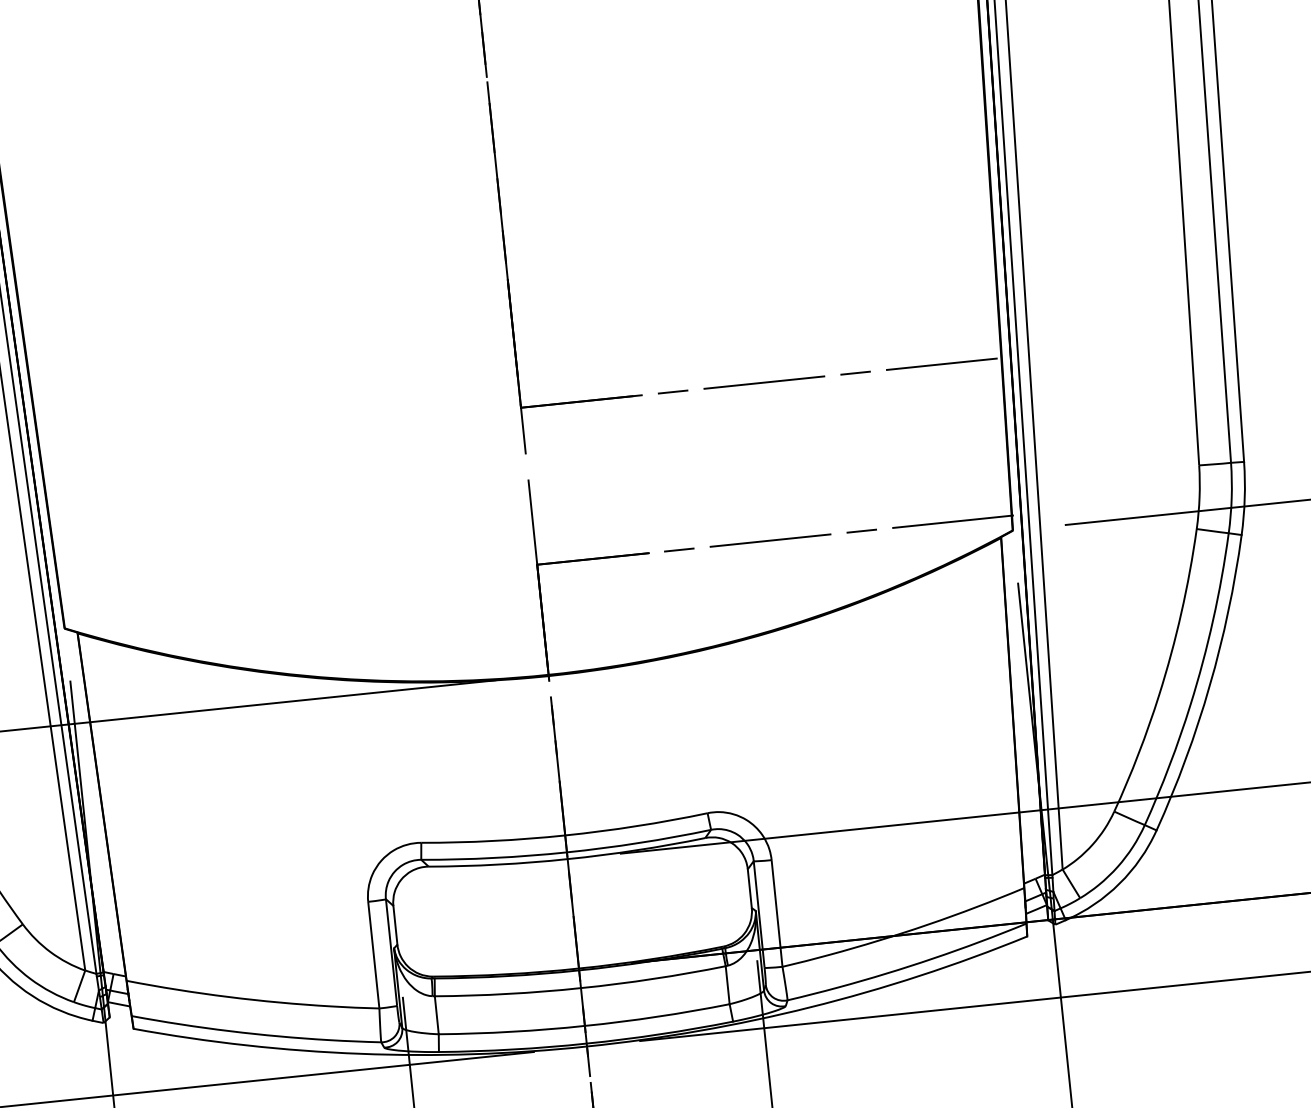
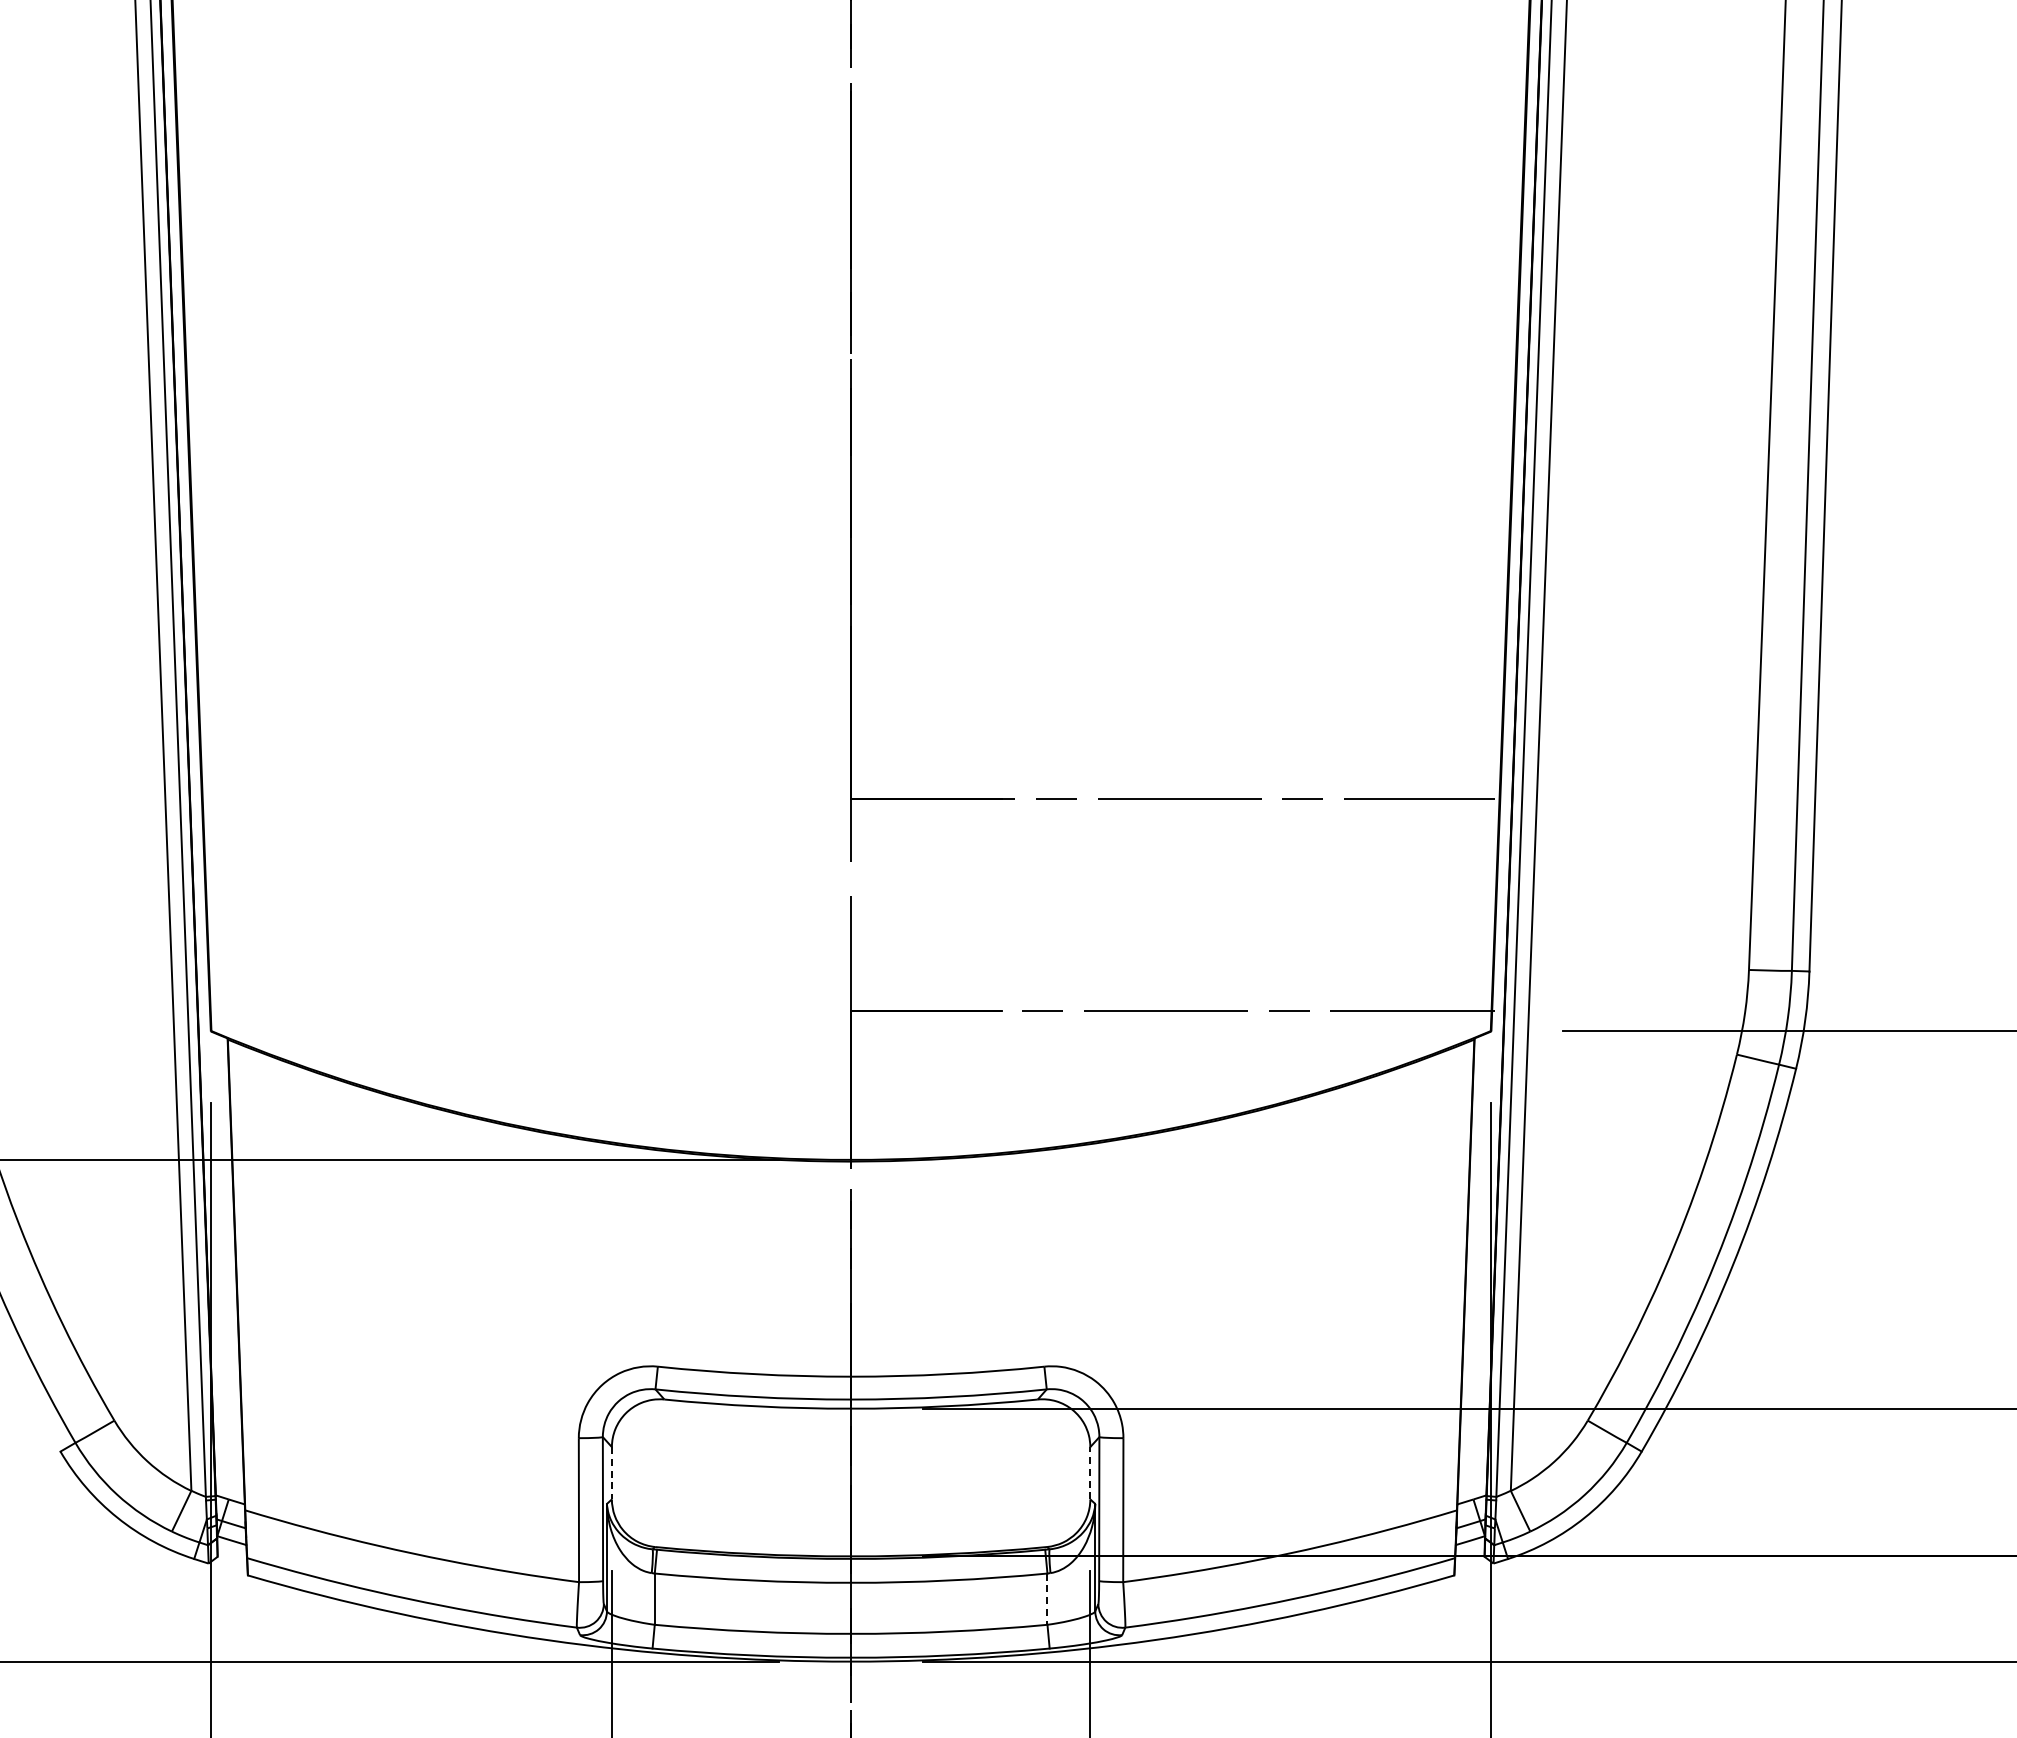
line: (749, 888) -> (1090, 1472), solid -> dashed
line: (395, 925) -> (611, 1473), solid -> dashed
line: (727, 985) -> (1047, 1599), solid -> dashed

